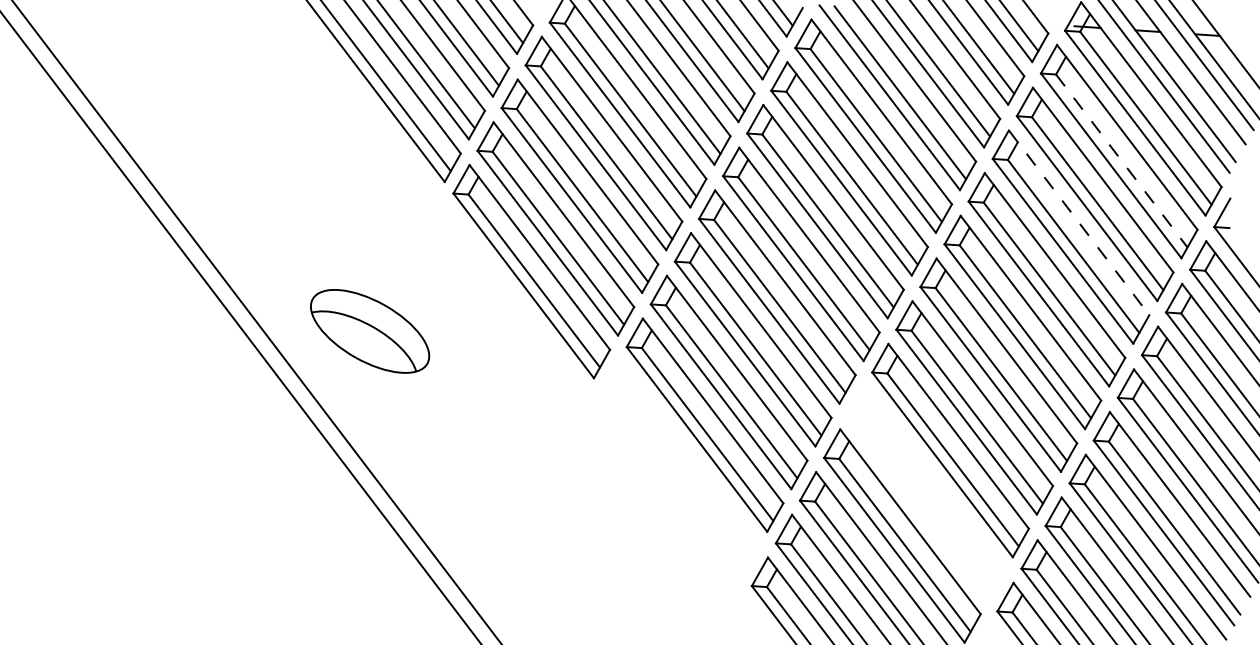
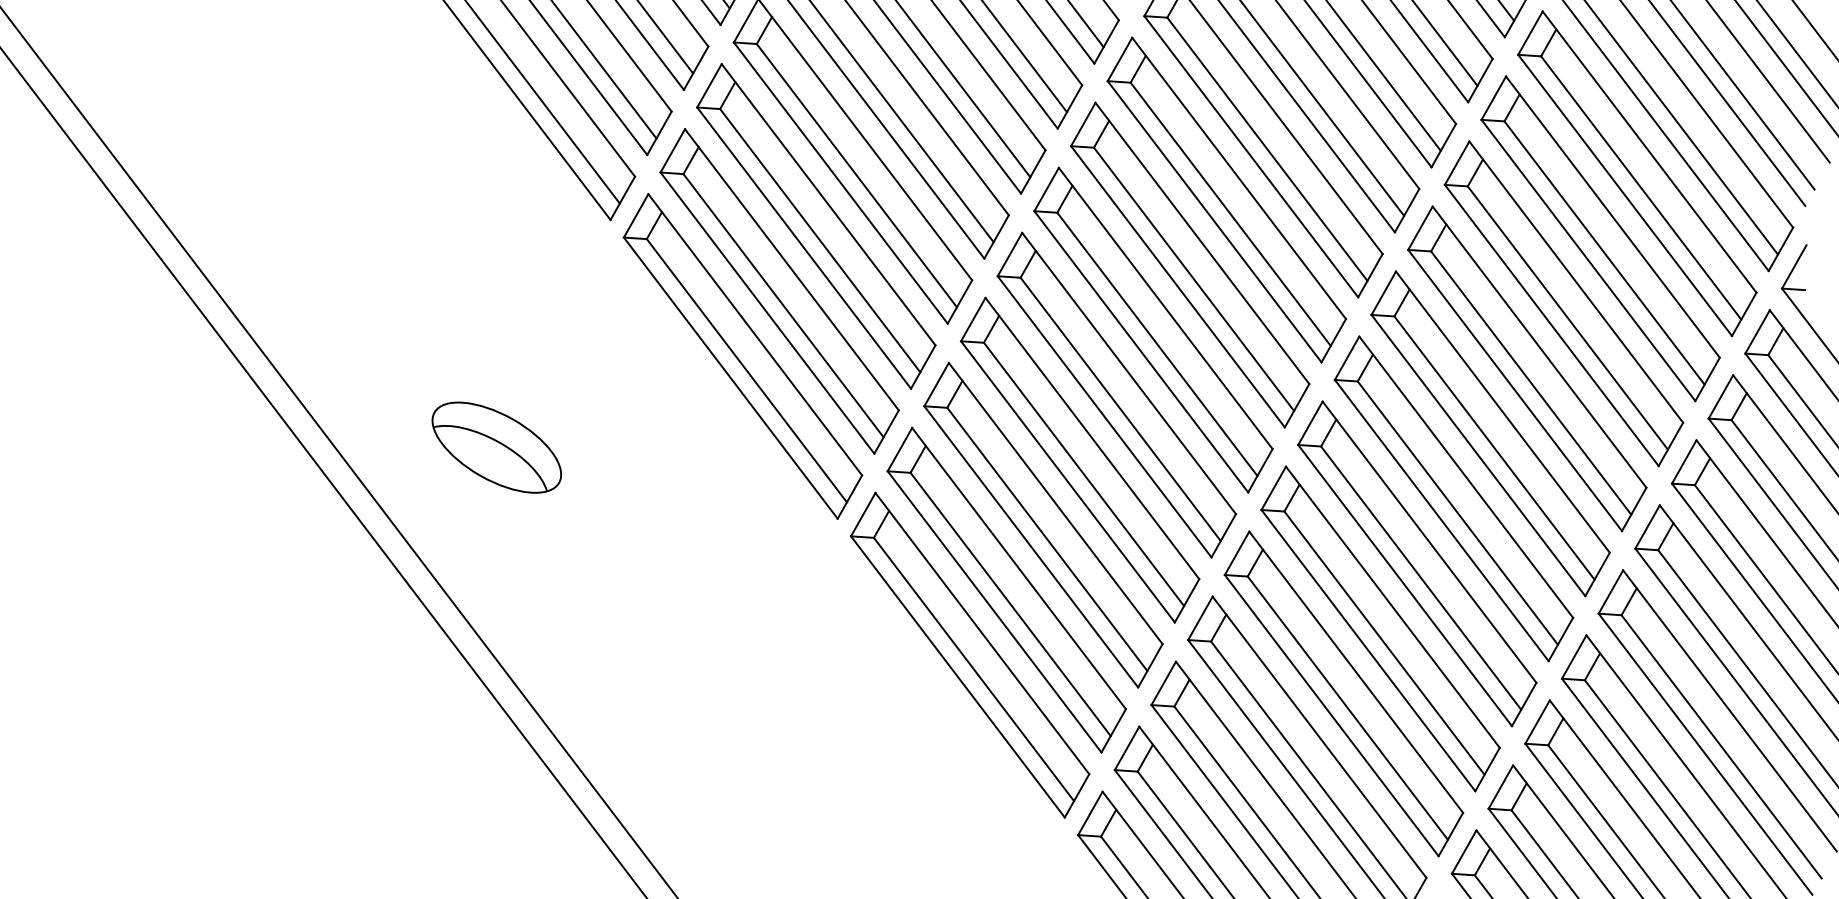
line: (1121, 160) -> (1640, 187), dashed -> solid
line: (1079, 223) -> (1576, 283), dashed -> solid
part: (369, 331) -> (495, 447), size x0.71
part: (680, 467) -> (969, 654), added
part: (926, 493) -> (1343, 694), added

